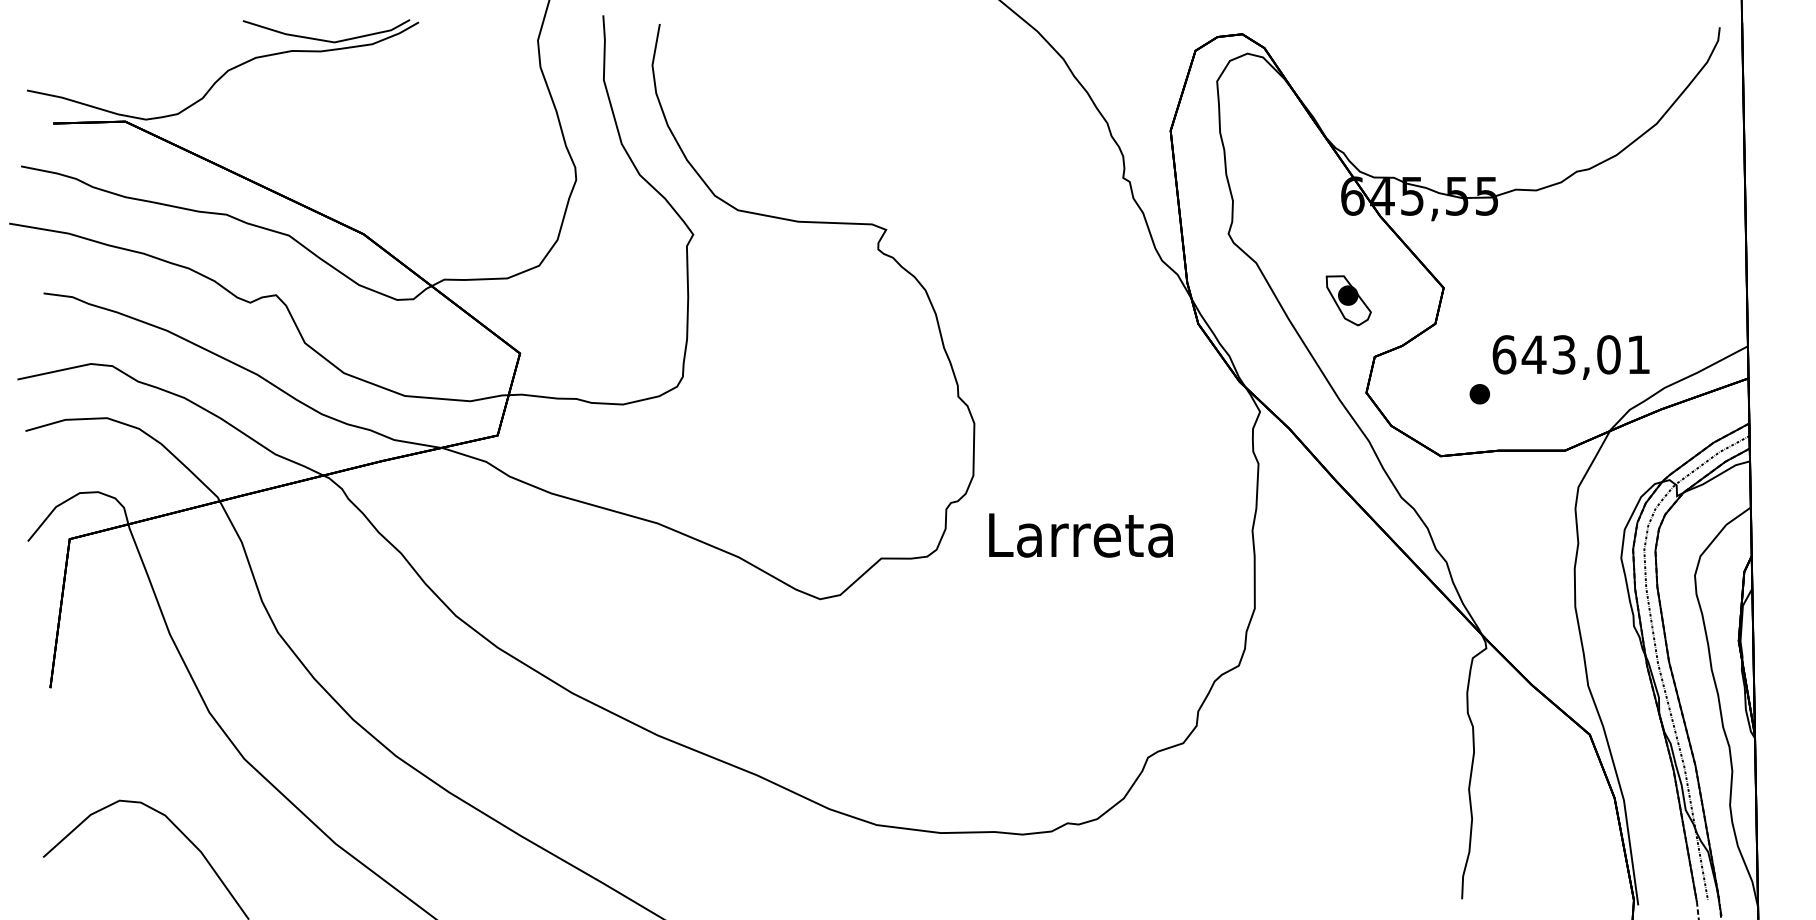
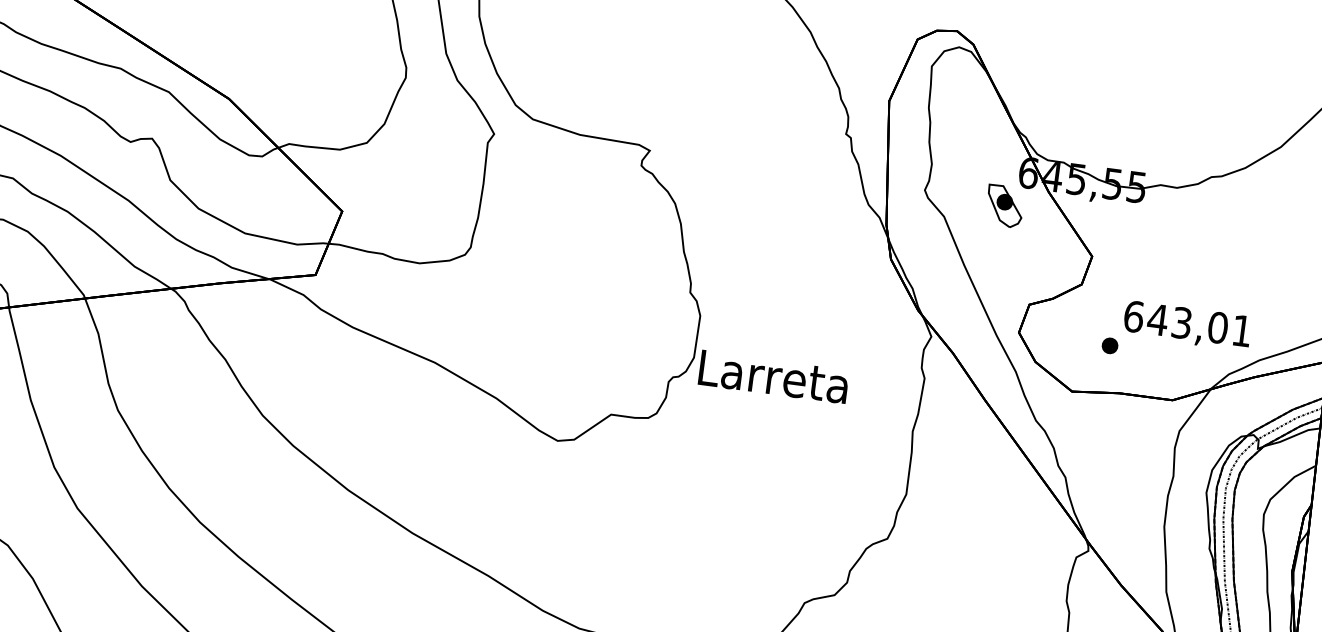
part: (1348, 300) -> (1004, 206), moved
text: (1080, 535) -> (773, 377), moved

